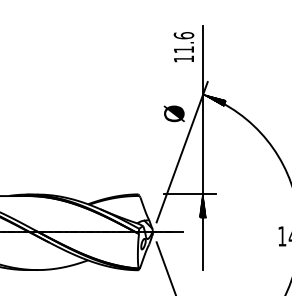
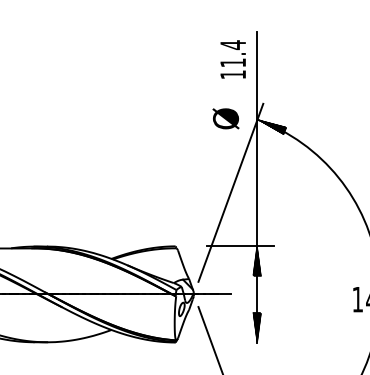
text: (183, 35) -> (232, 44), 11.6 -> 11.4
text: (173, 113) -> (224, 118), moved
hatch: (202, 258) -> (256, 327), added

